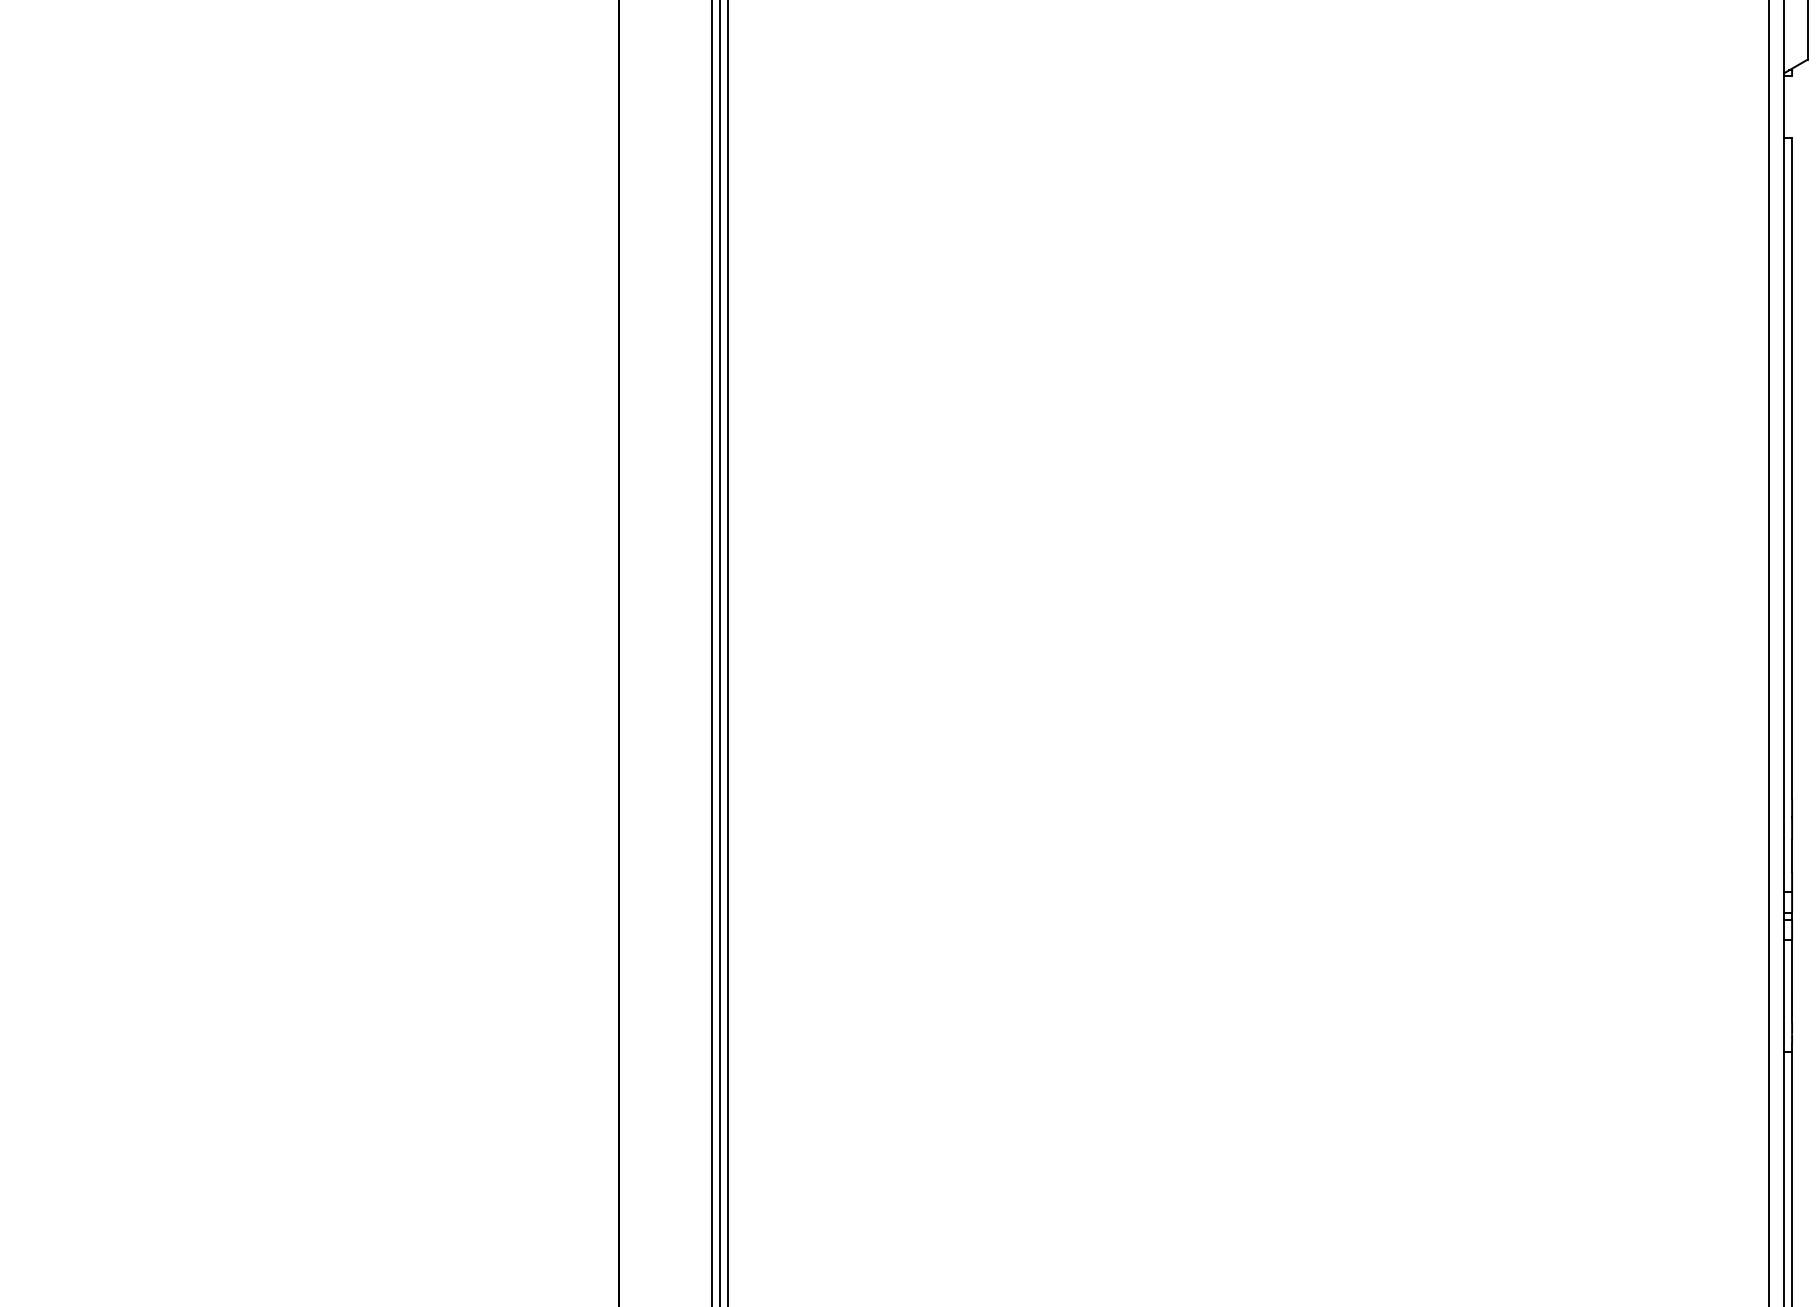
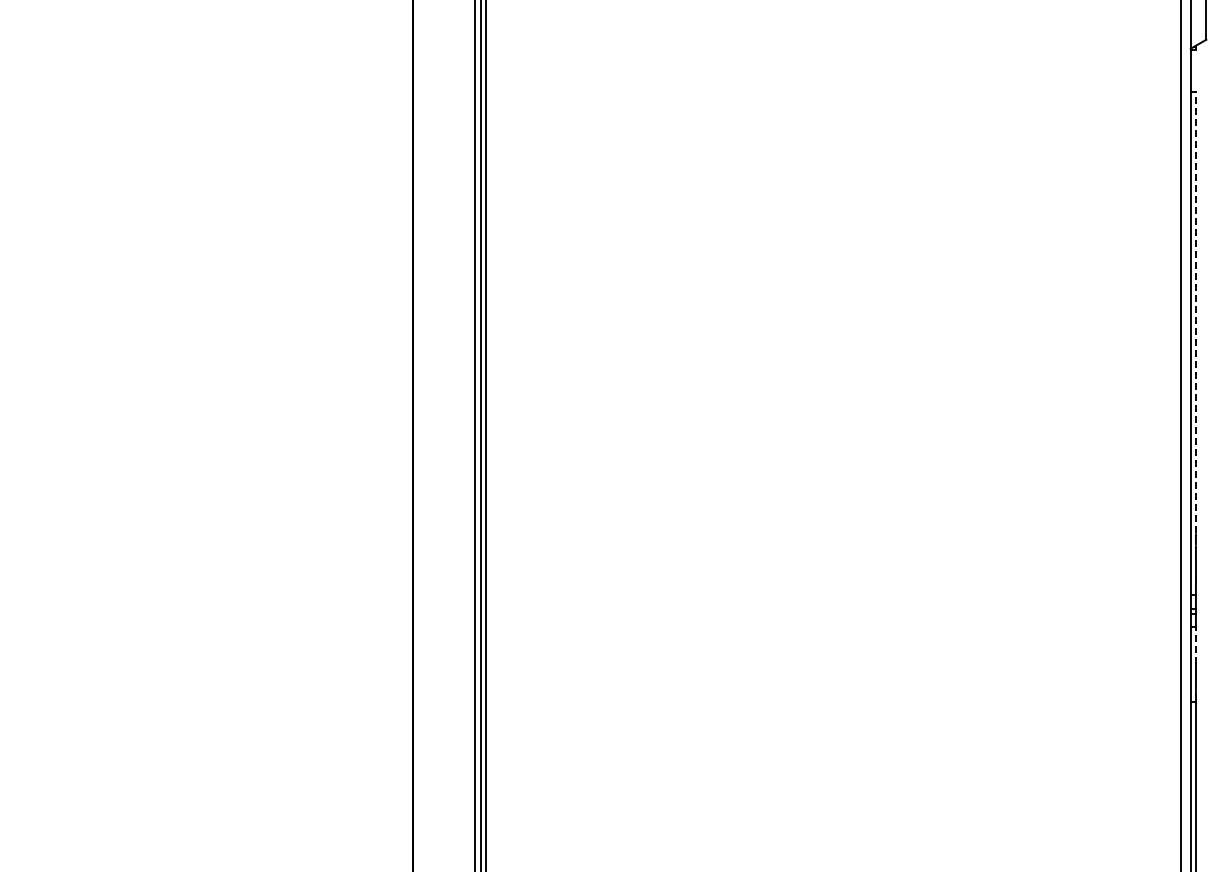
line: (1791, 466) -> (1195, 311), solid -> dashed
line: (1791, 967) -> (1195, 645), solid -> dashed

